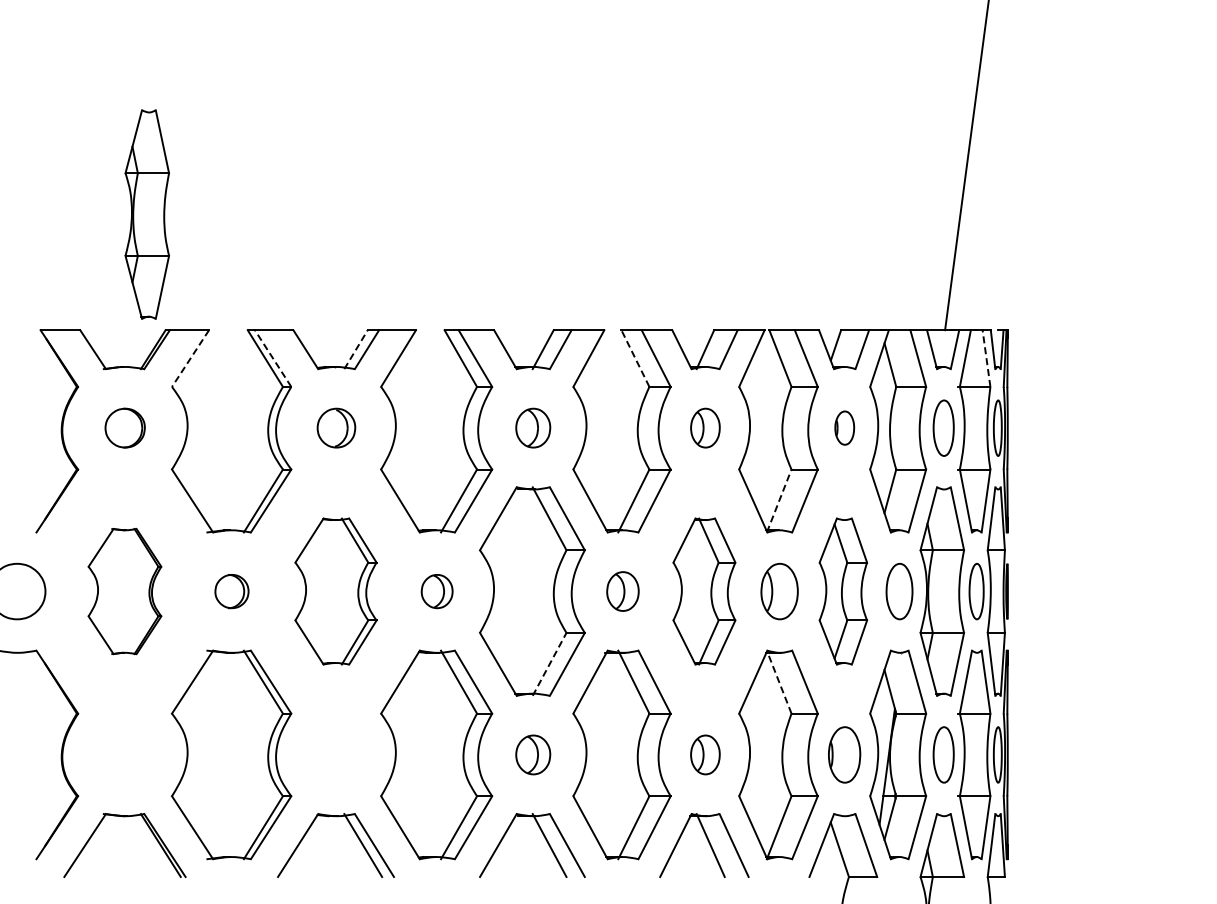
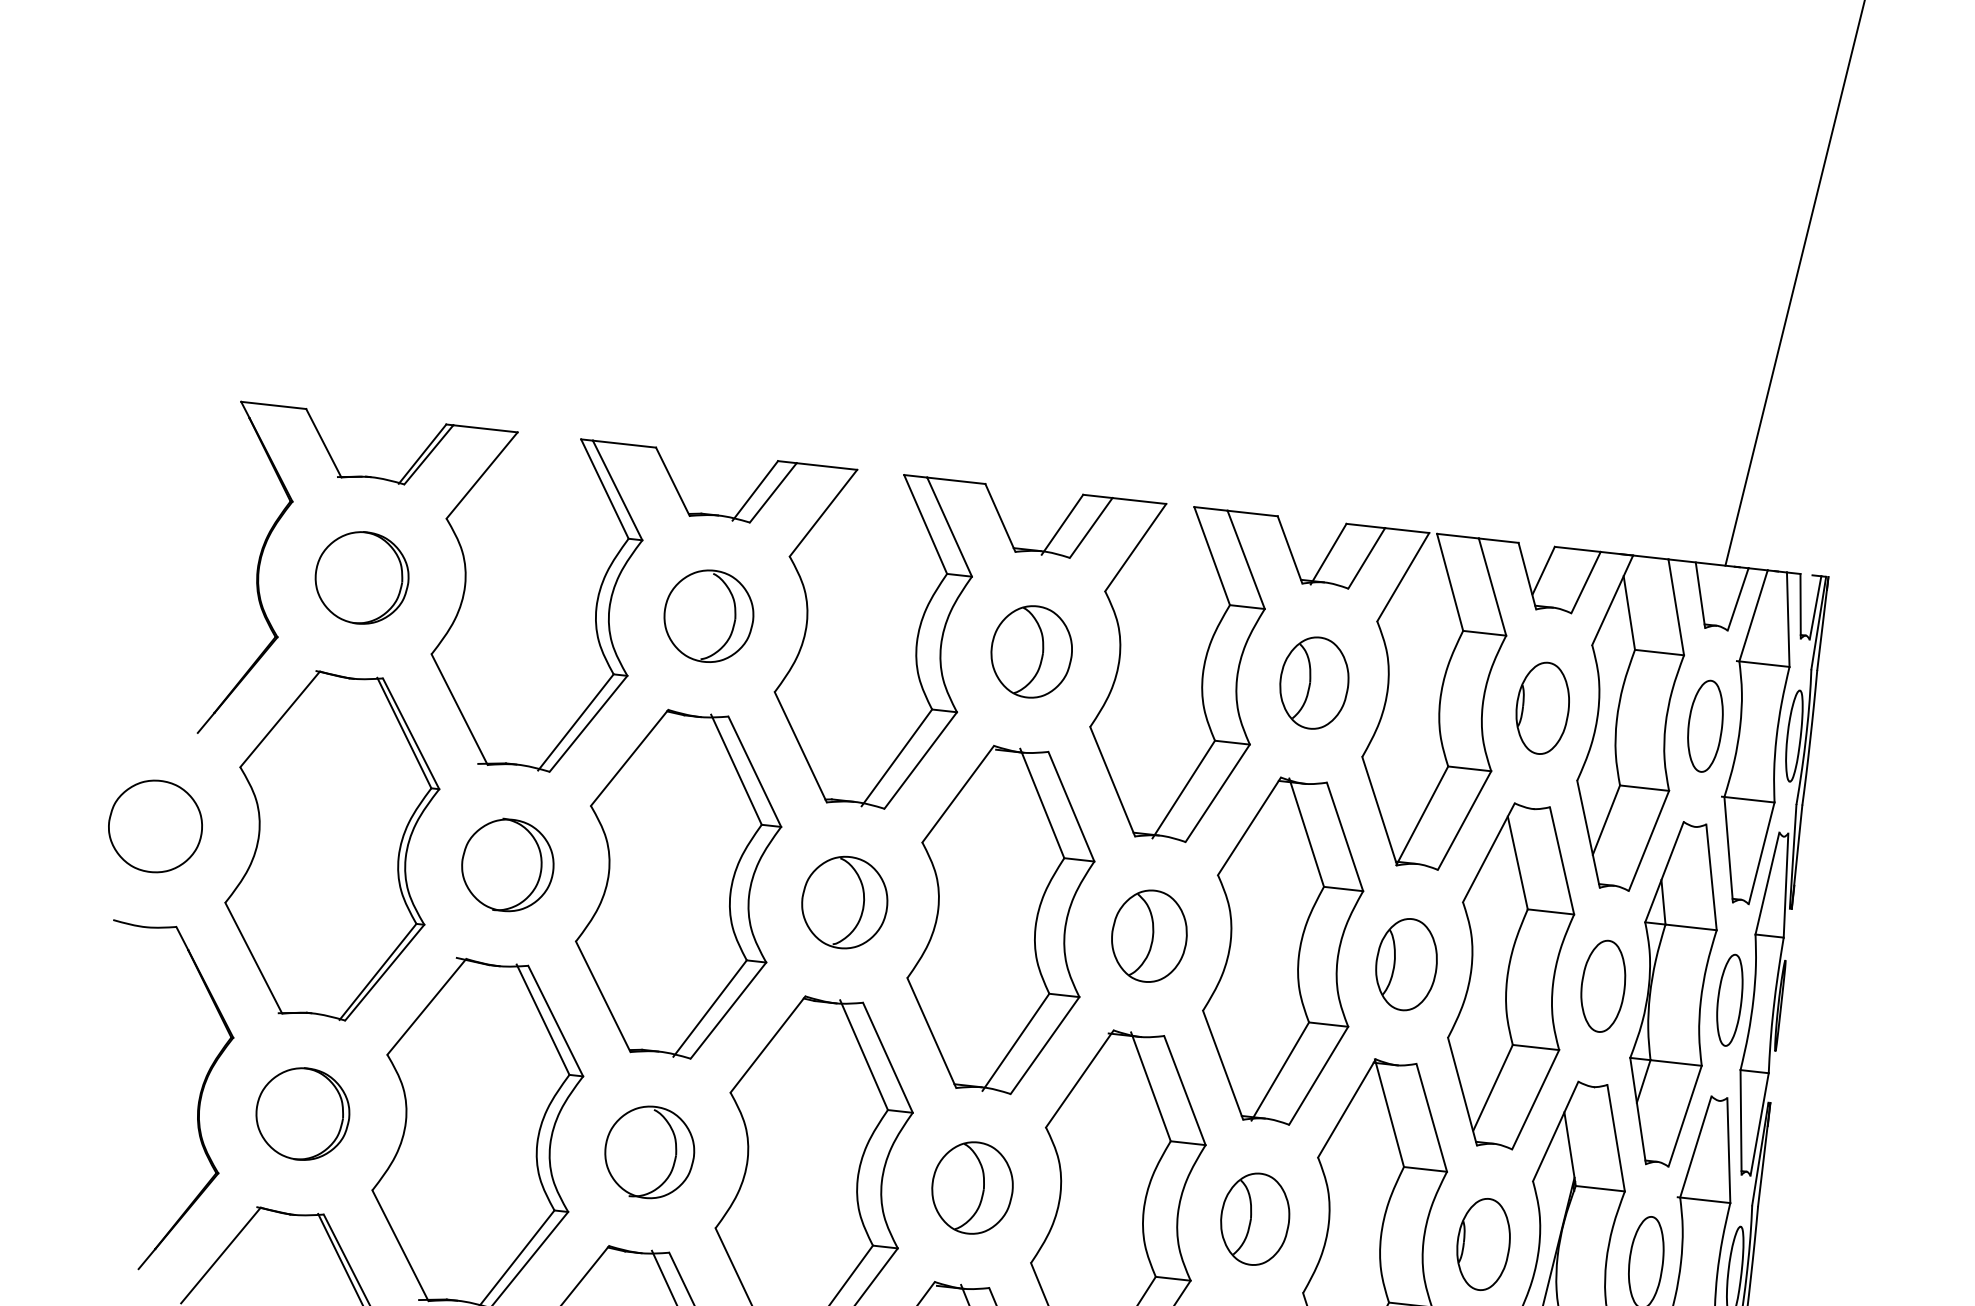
part: (147, 214) -> (437, 231), removed
line: (356, 349) -> (756, 490), dashed -> solid
line: (190, 358) -> (482, 475), dashed -> solid
line: (273, 358) -> (618, 490), dashed -> solid
line: (635, 358) -> (1212, 556), dashed -> solid
line: (986, 358) -> (1788, 619), dashed -> solid
part: (125, 427) -> (362, 576), size x1.43
part: (336, 427) -> (709, 615), size x1.43
part: (533, 427) -> (1032, 650), size x1.43
part: (705, 427) -> (1314, 681), size x1.43
part: (844, 427) -> (1542, 707), size x1.67
line: (779, 501) -> (1422, 816), dashed -> solid
part: (124, 591) -> (331, 845), size x1.67
part: (231, 591) -> (507, 865), size x1.67
part: (335, 591) -> (677, 884), size x1.43
part: (436, 591) -> (843, 902), size x1.67
part: (622, 591) -> (1148, 936), size x1.43
part: (704, 591) -> (1283, 950), size x1.43
part: (843, 591) -> (1511, 976), size x1.43
line: (549, 664) -> (1015, 1042), dashed -> solid
line: (779, 682) -> (1389, 1113), dashed -> solid
part: (125, 754) -> (303, 1113), added
part: (336, 754) -> (649, 1151), added
part: (533, 754) -> (973, 1187), size x1.43
part: (705, 754) -> (1255, 1218), size x1.43

